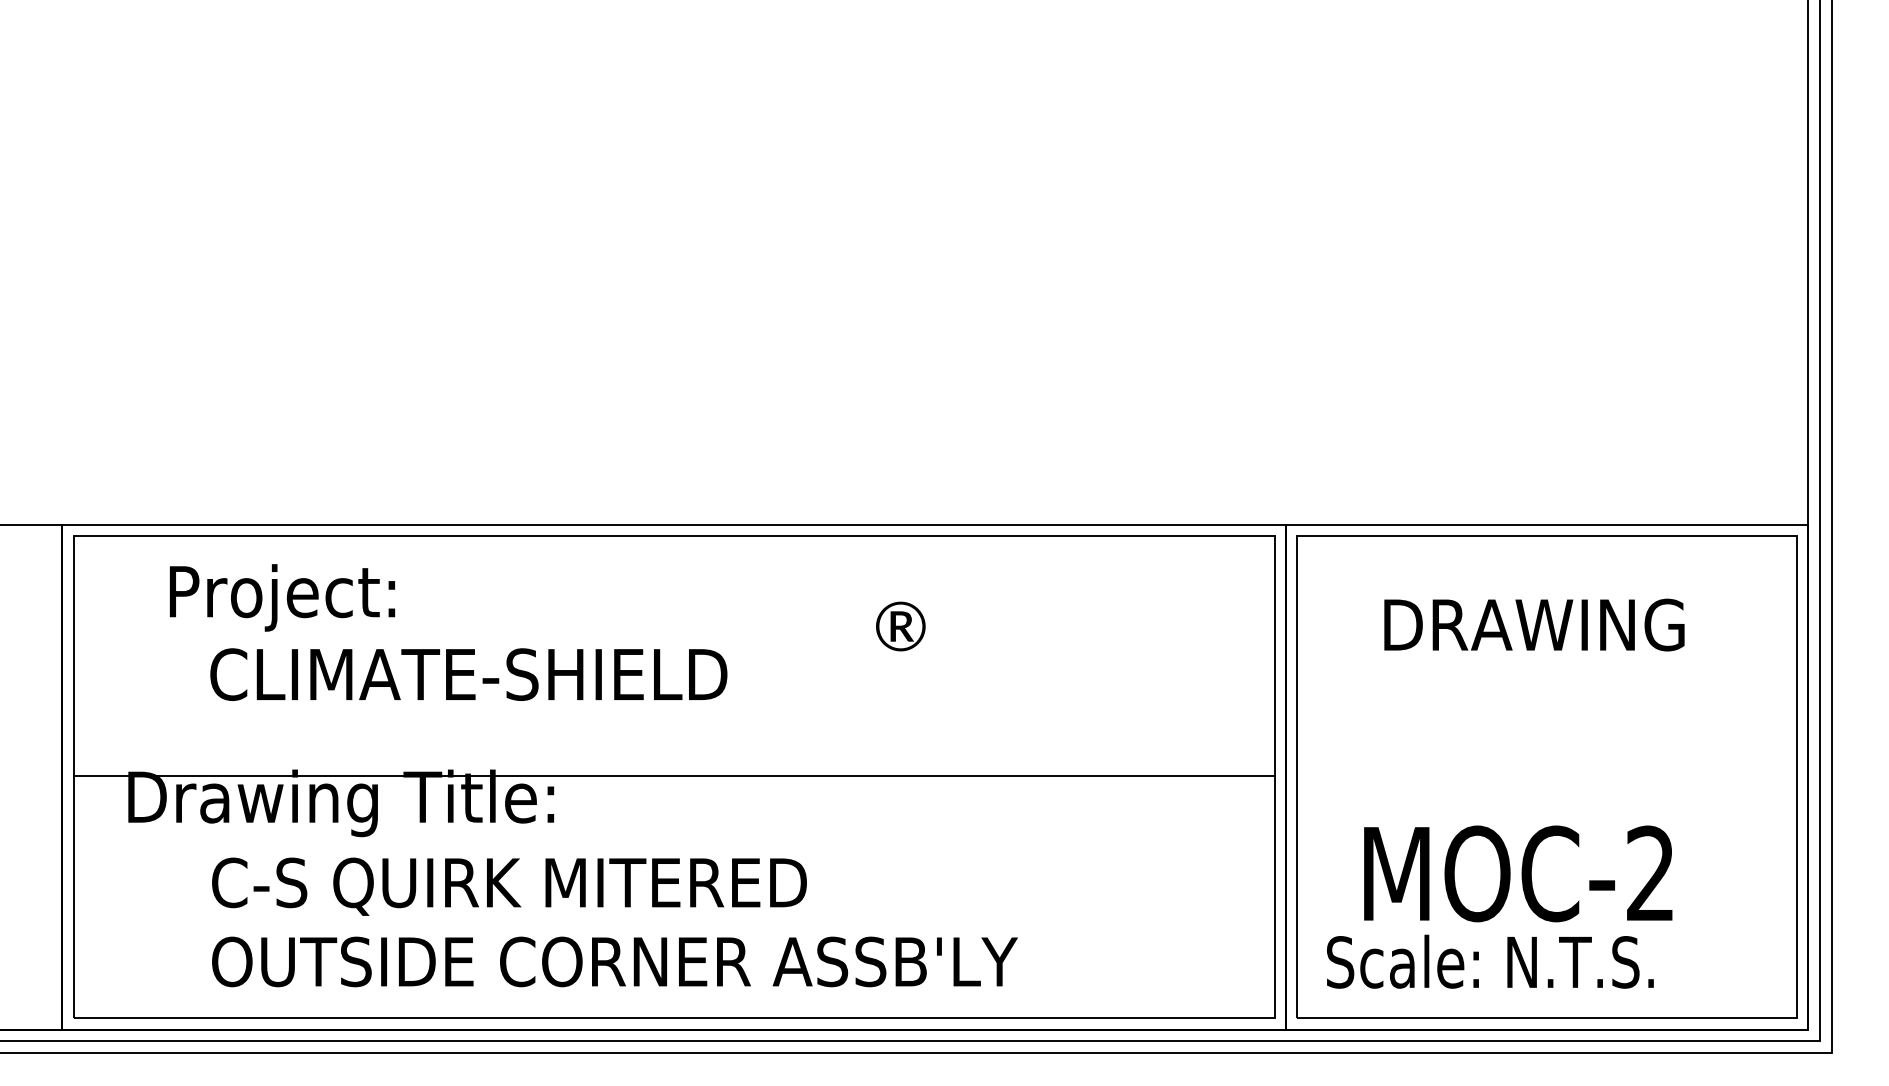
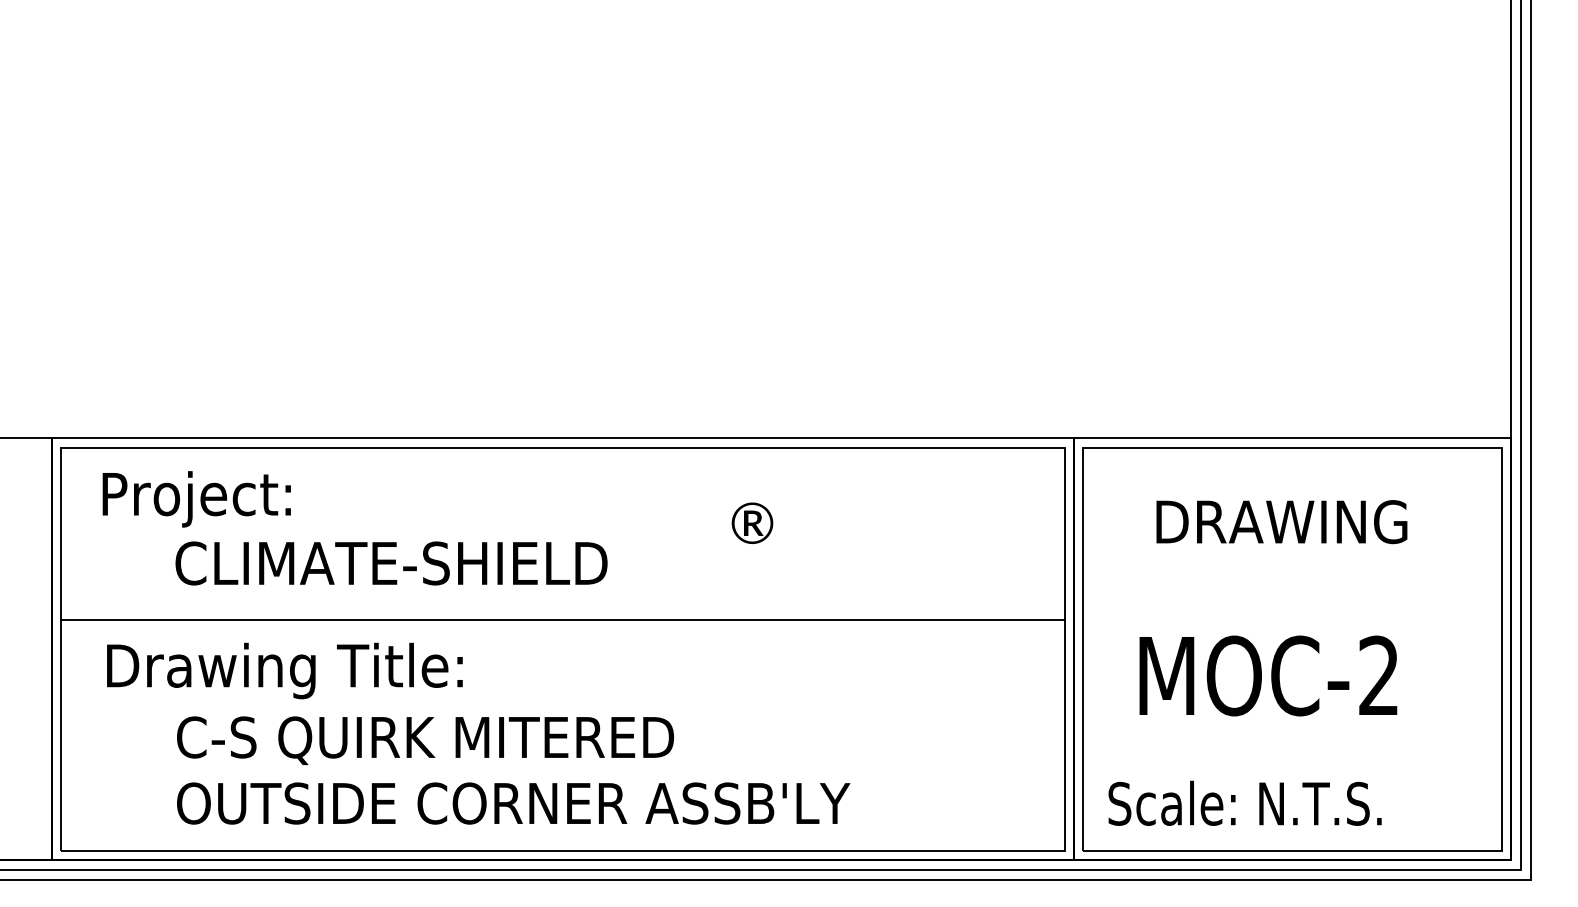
text: (282, 598) -> (196, 499), moved
line: (673, 776) -> (562, 620), moved
text: (1518, 873) -> (1268, 675), moved

